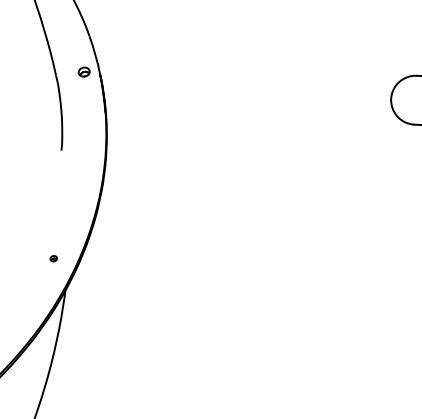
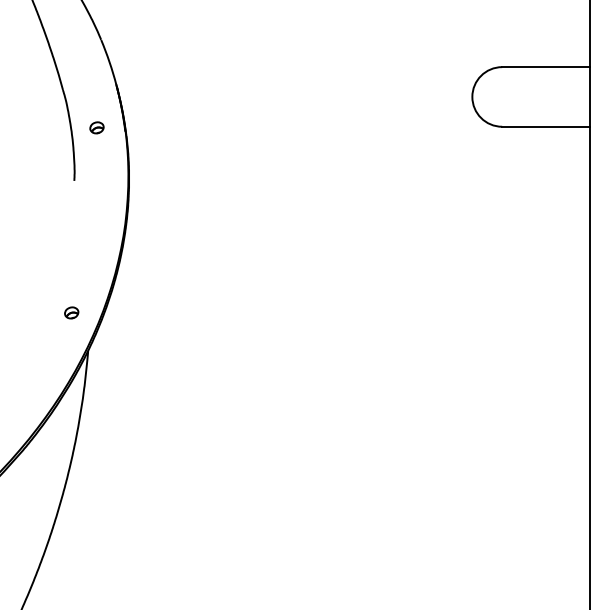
part: (83, 71) -> (96, 127), moved
part: (53, 258) -> (71, 312), size x1.67

